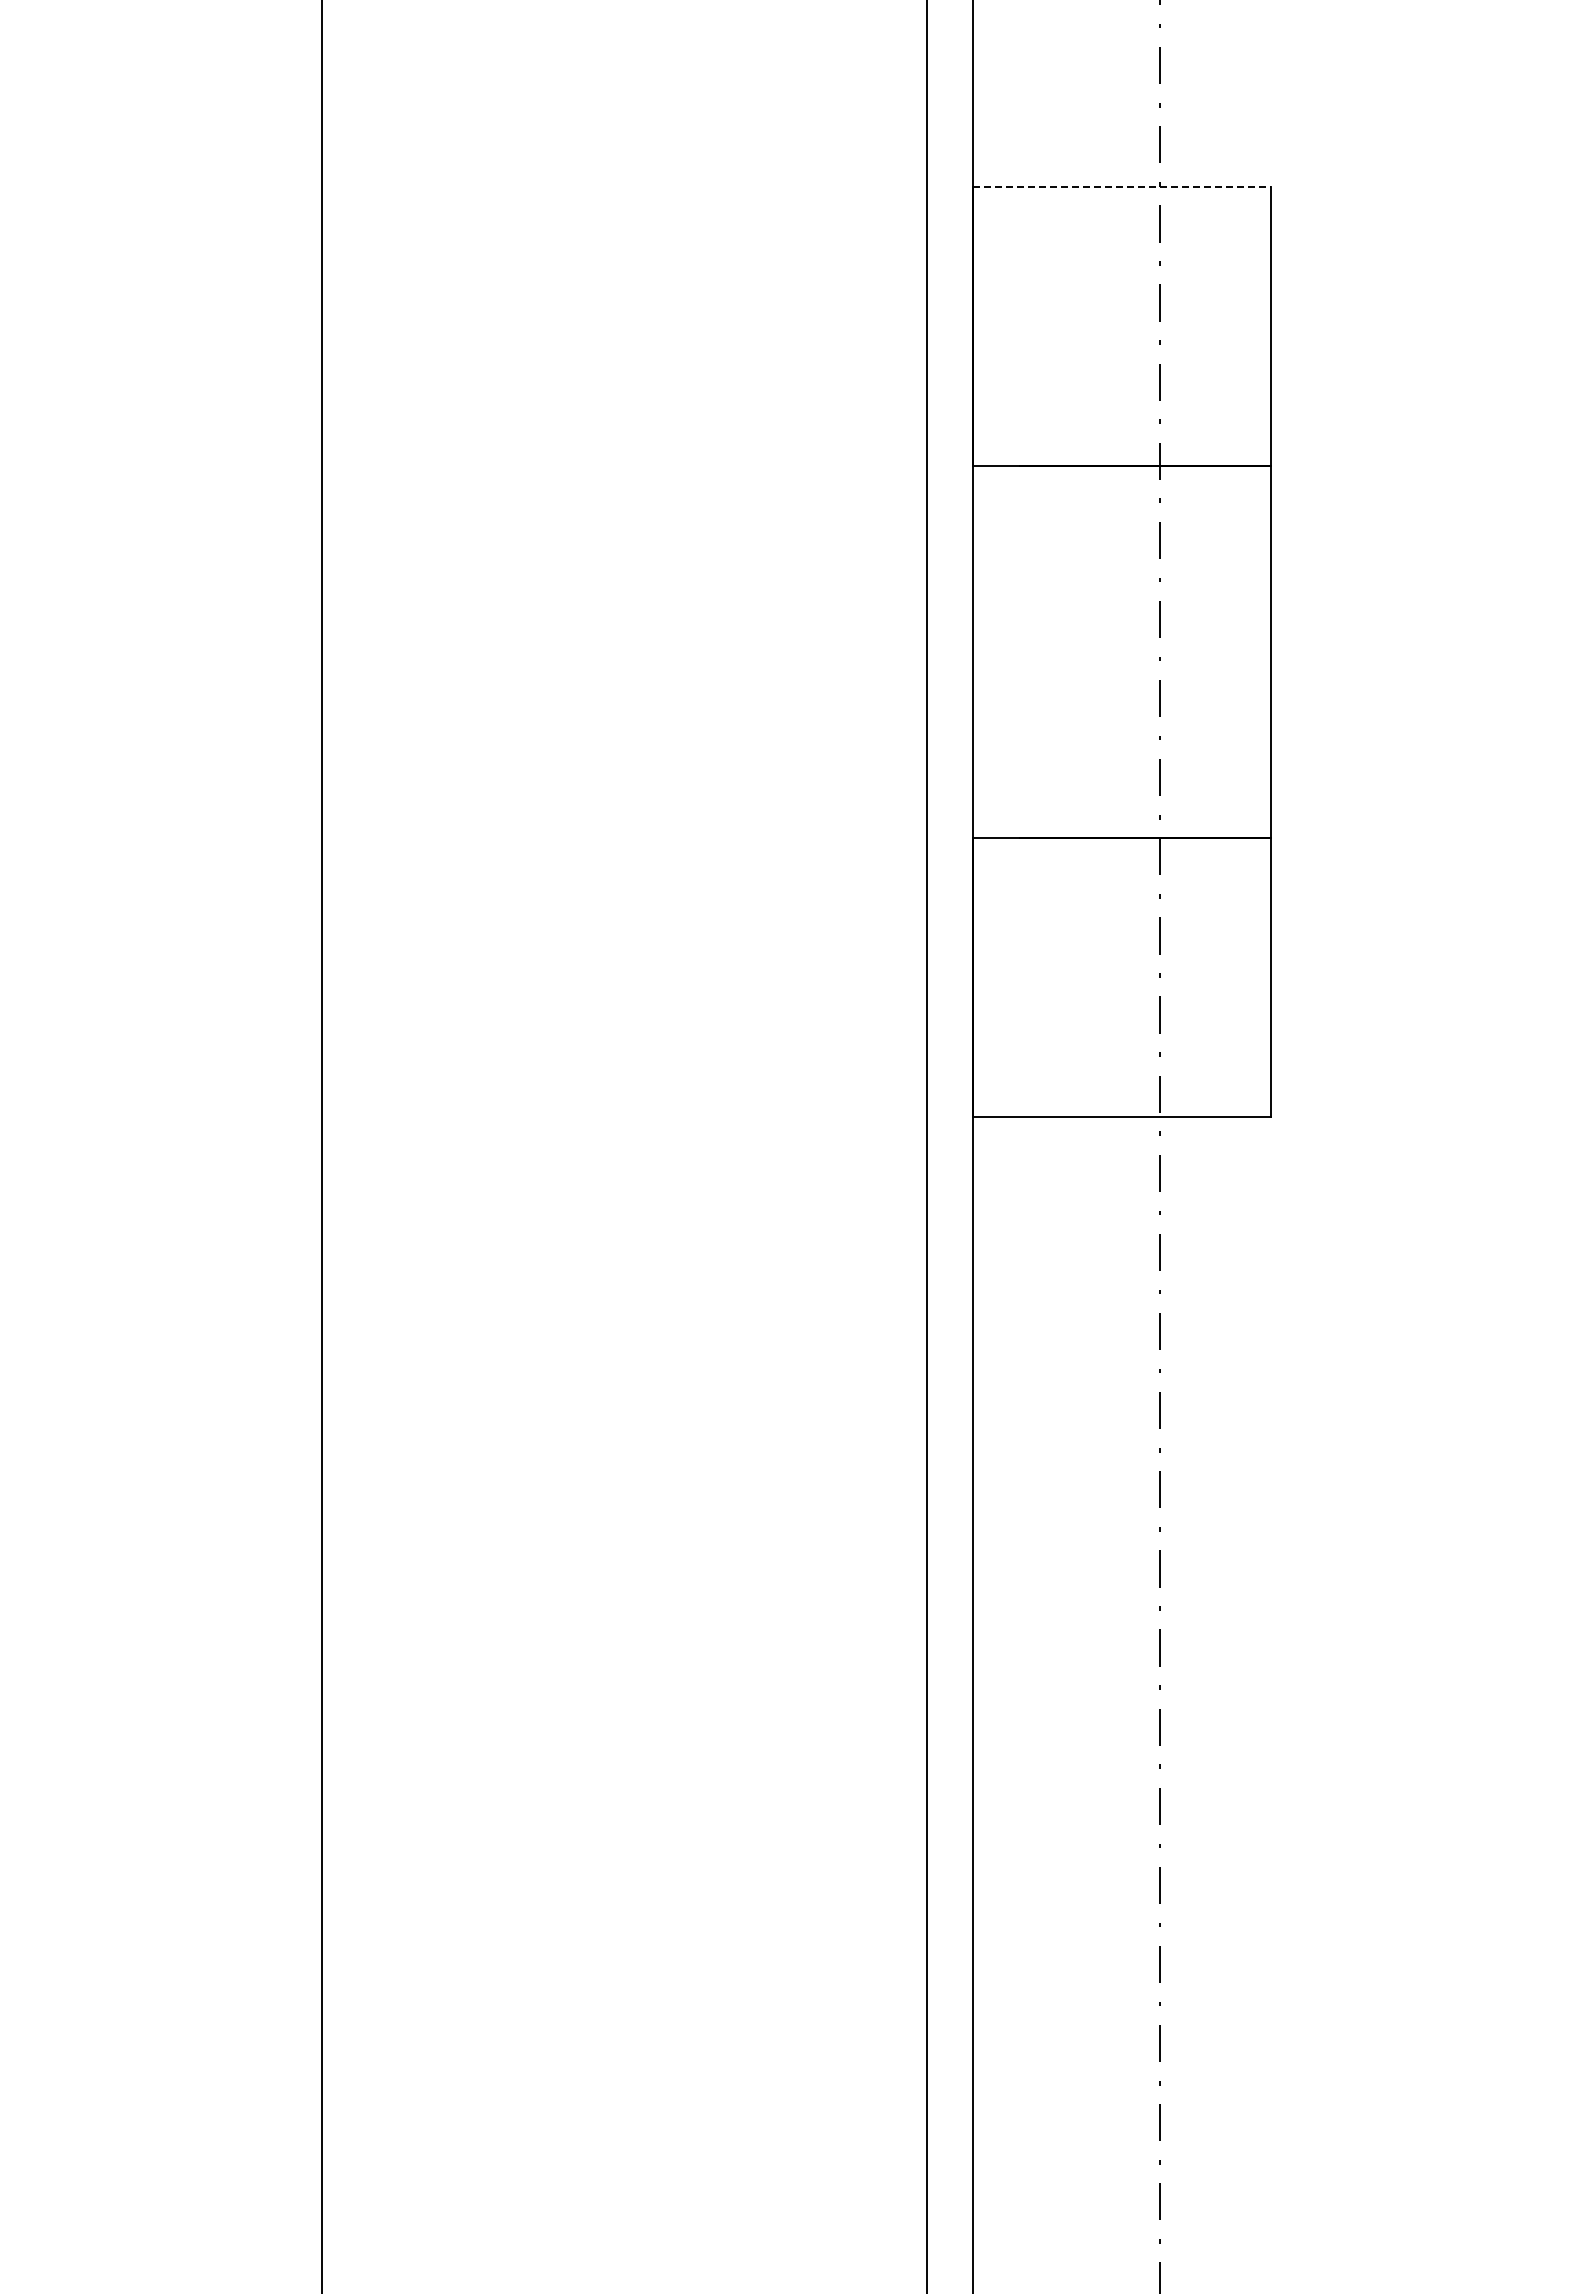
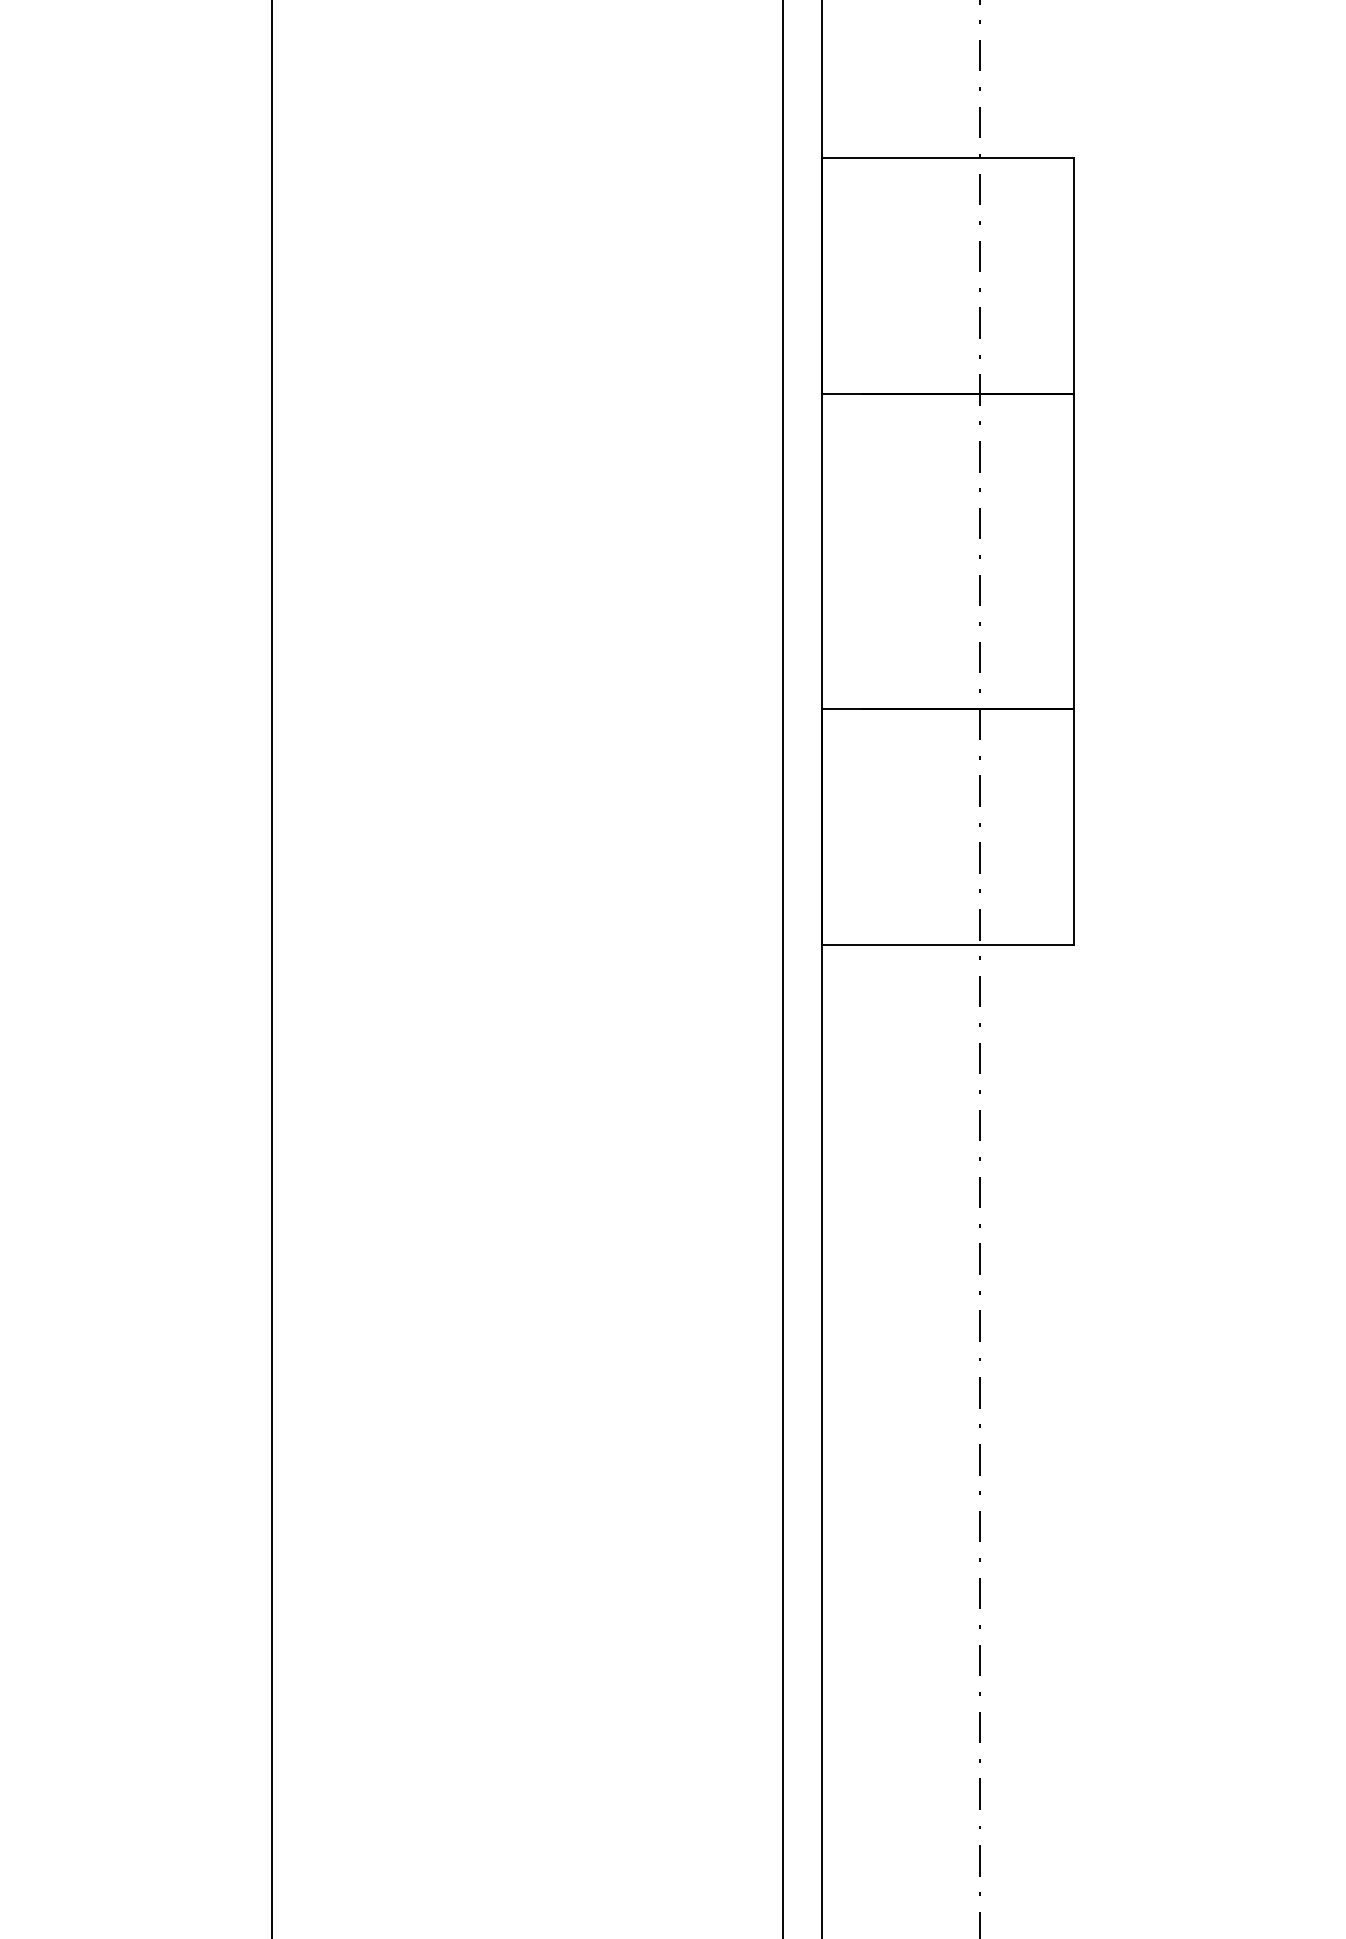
line: (1122, 186) -> (948, 157), dashed -> solid

